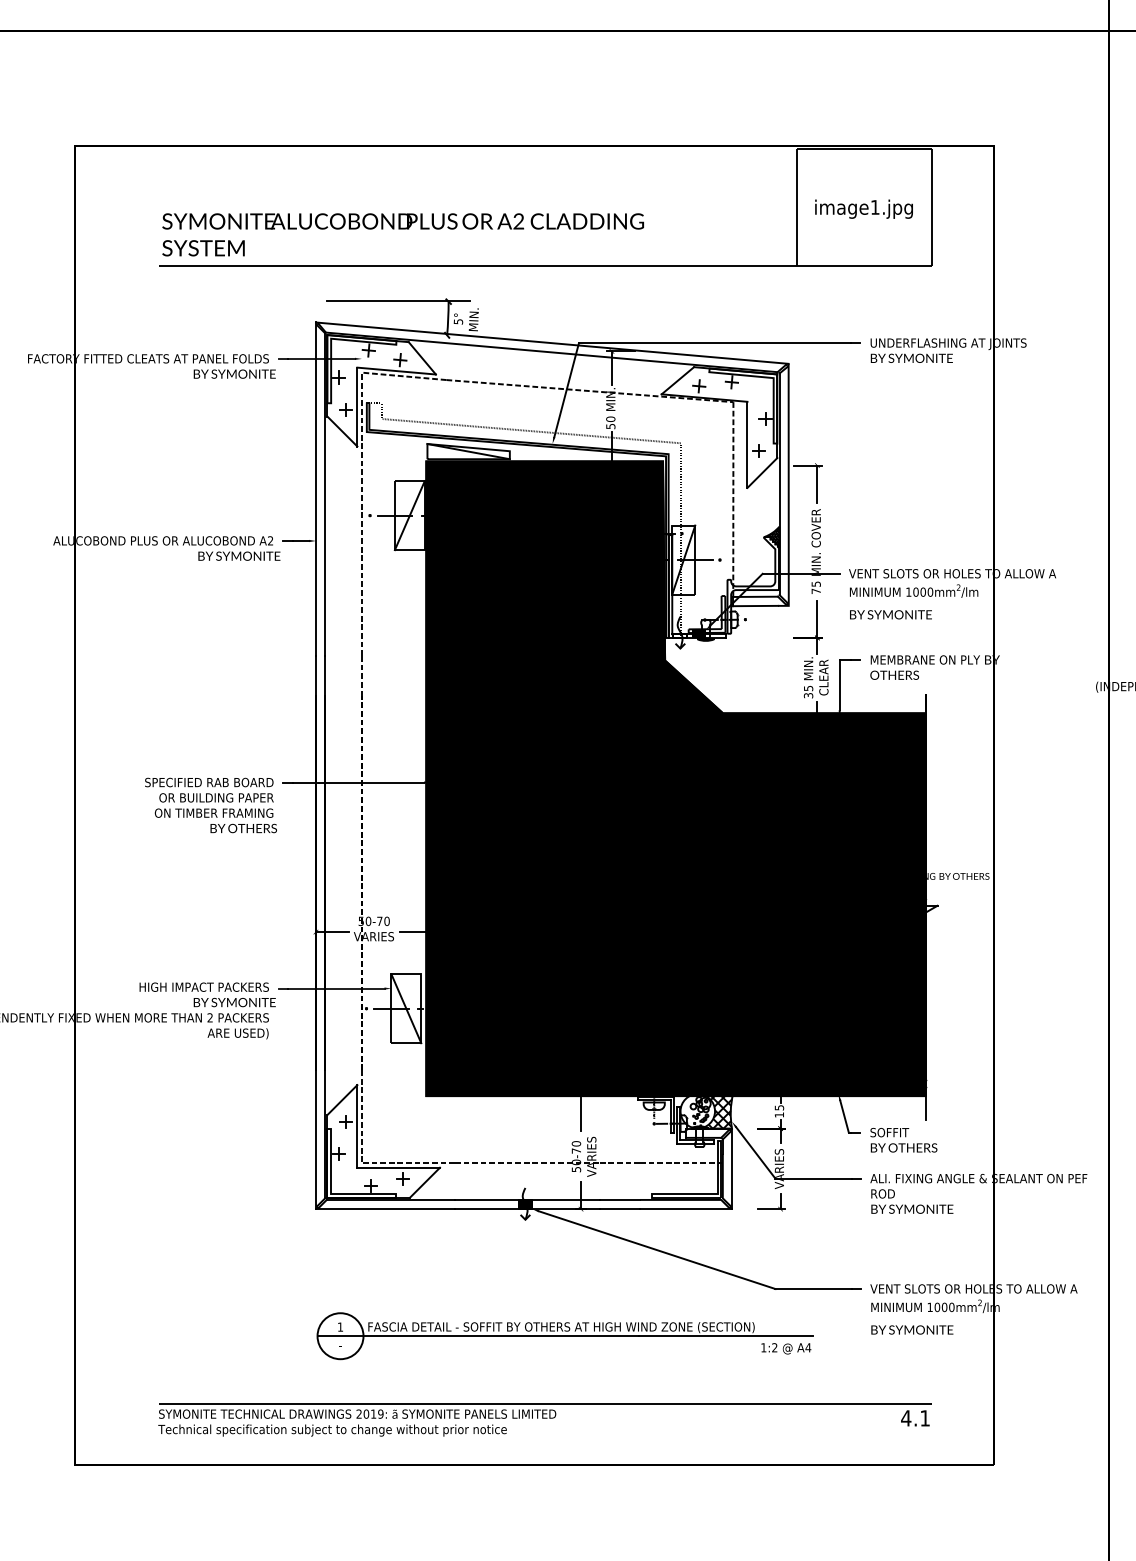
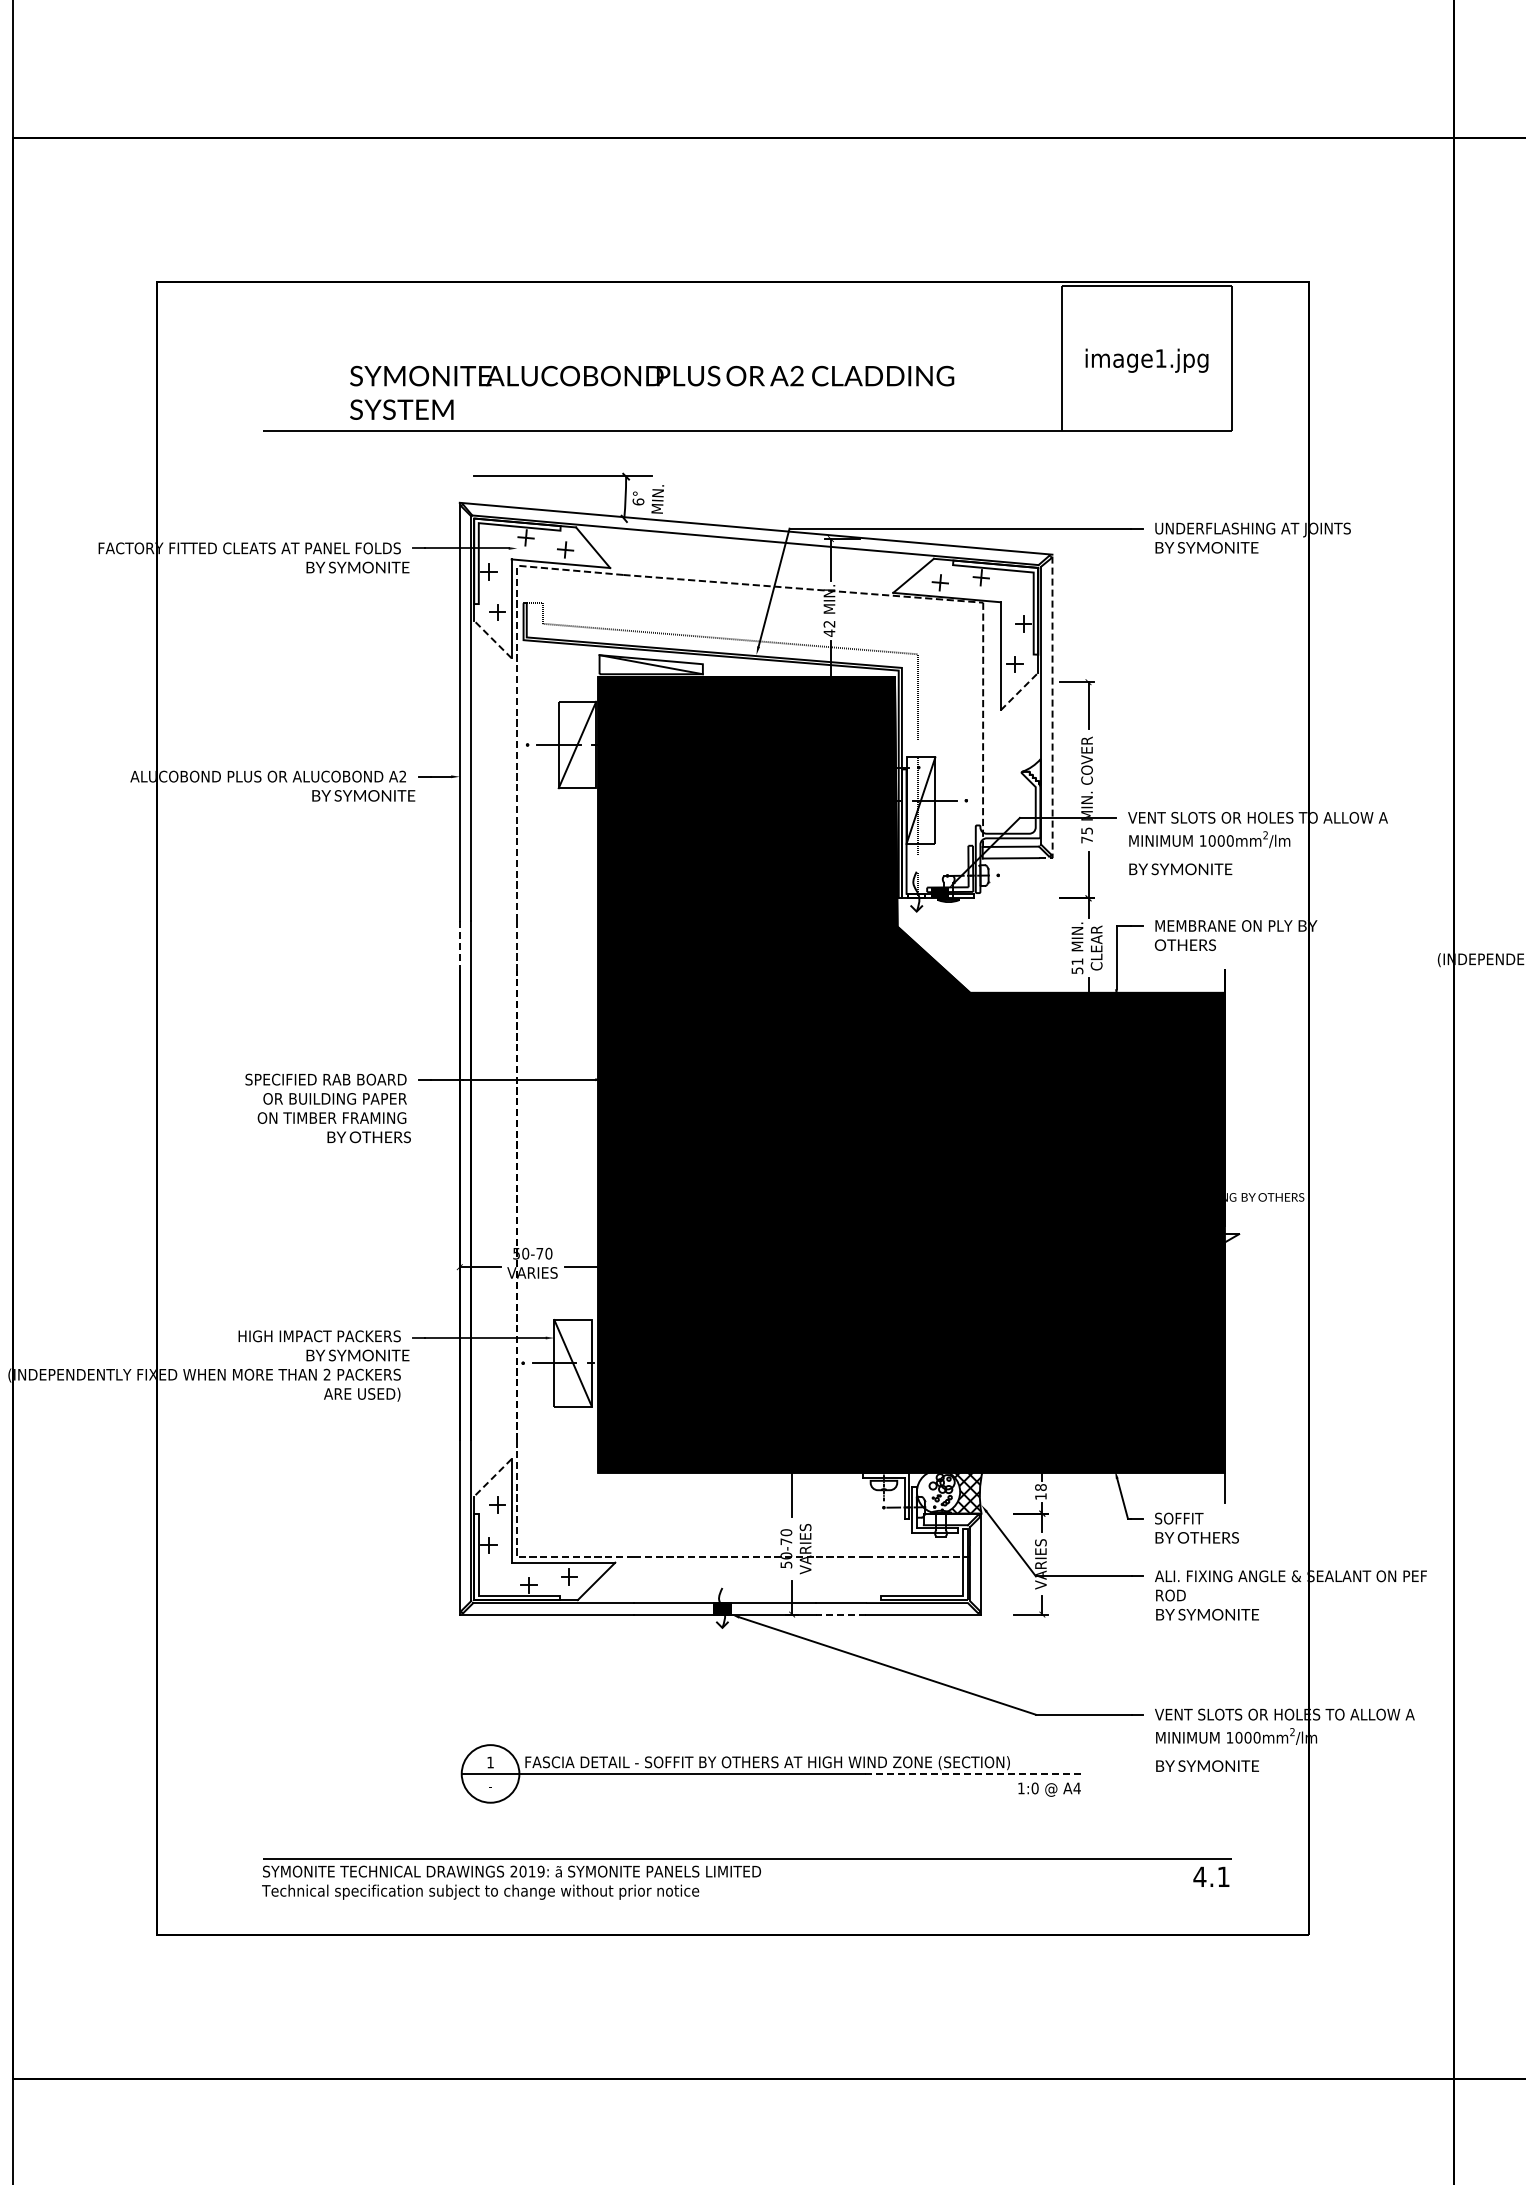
text: (403, 234) -> (652, 392), moved
text: (458, 321) -> (638, 501), 5° -> 6°
text: (610, 422) -> (829, 628), 50 -> 42
line: (342, 431) -> (492, 639), solid -> dashed
line: (762, 472) -> (1019, 691), solid -> dashed
line: (788, 490) -> (1052, 713), solid -> dashed
hatch: (771, 536) -> (1031, 771), removed
line: (315, 675) -> (459, 945), solid -> dashed
text: (808, 691) -> (1077, 965), 35 -> 51
line: (342, 1100) -> (492, 1478), solid -> dashed
text: (779, 1107) -> (1040, 1487), 15 -> 18
line: (620, 1209) -> (841, 1614), solid -> dashed
line: (725, 1335) -> (973, 1773), solid -> dashed
text: (774, 1347) -> (1034, 1788), 1:2 -> 1:0

